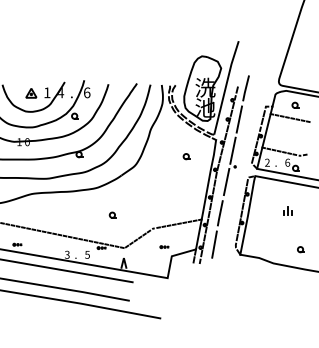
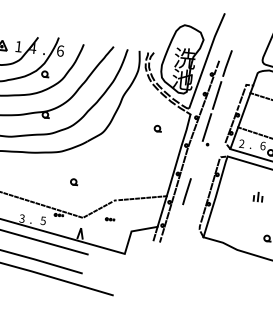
line: (226, 182) -> (196, 160), removed
line: (214, 244) -> (177, 223), removed
part: (164, 247) -> (110, 219), moved

